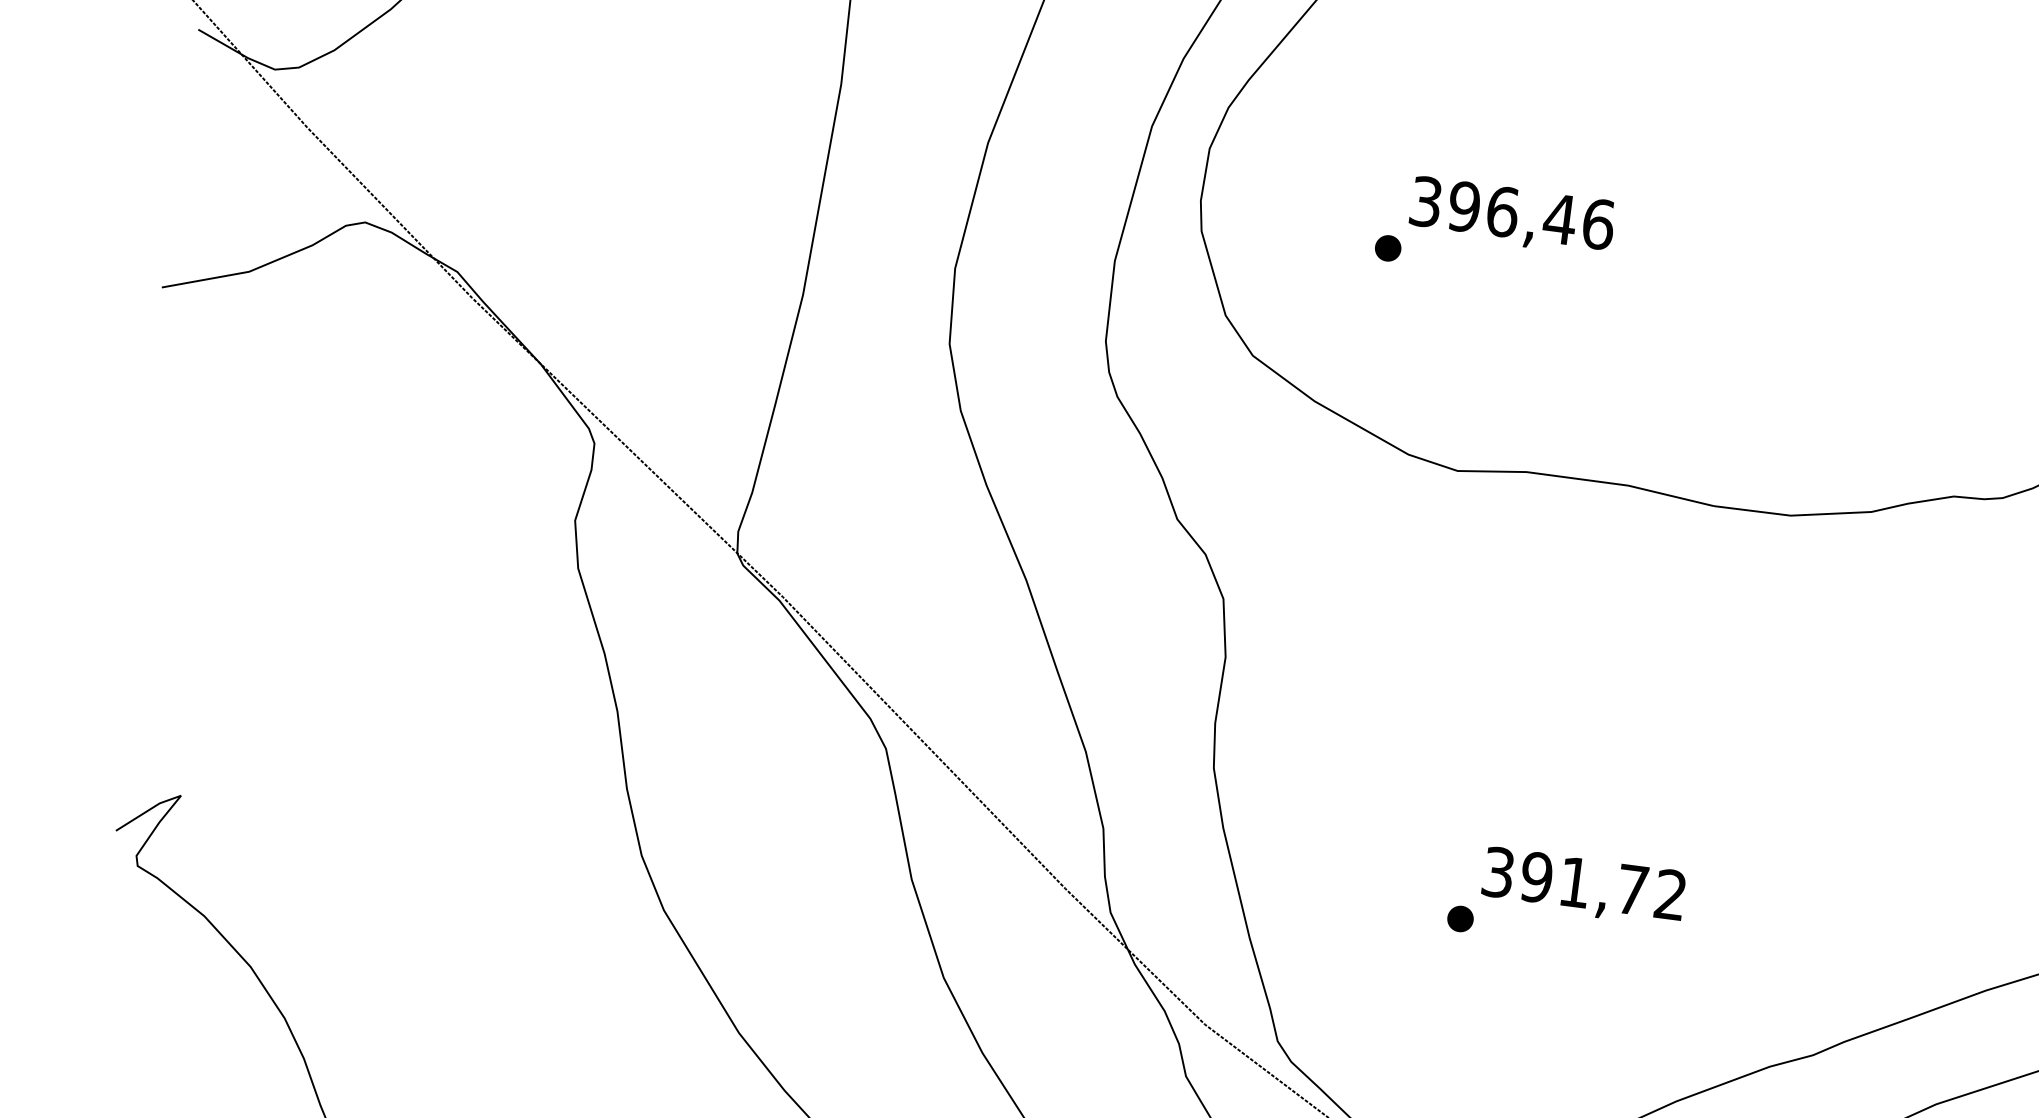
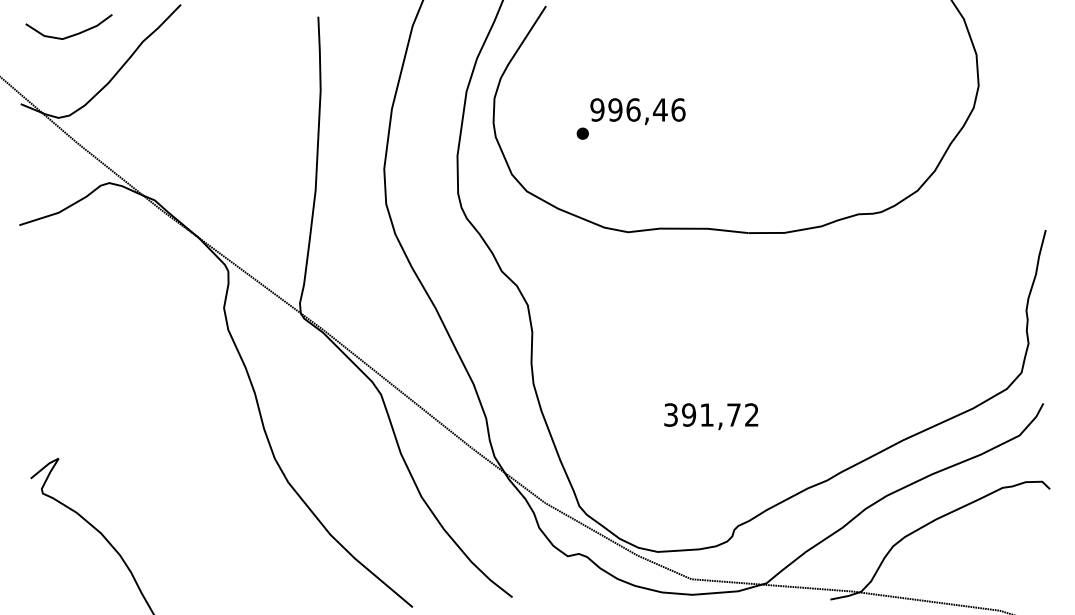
text: (1426, 200) -> (597, 109), 396,46 -> 996,46
part: (1460, 918) -> (656, 438), removed

